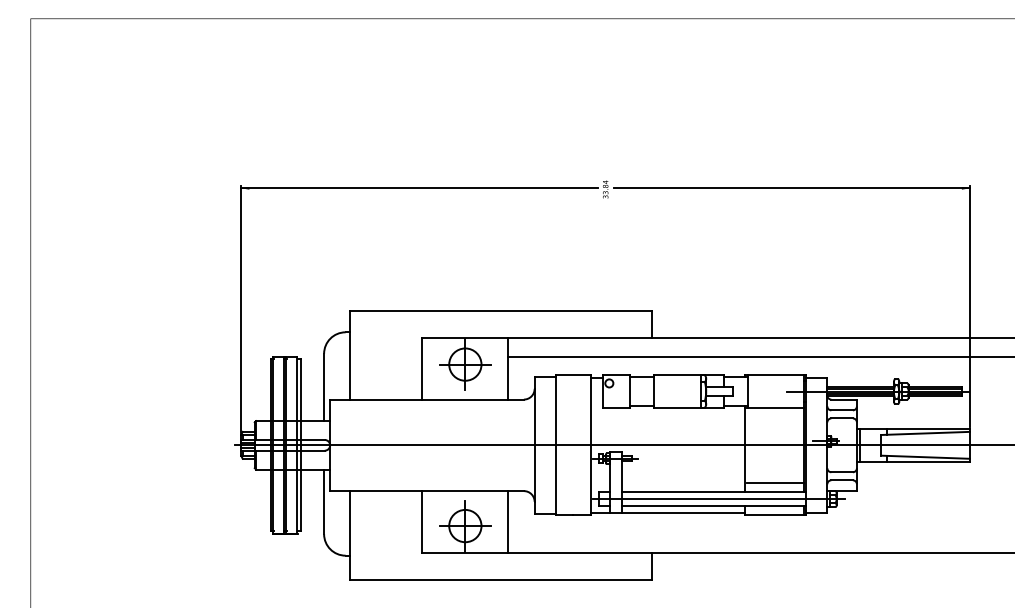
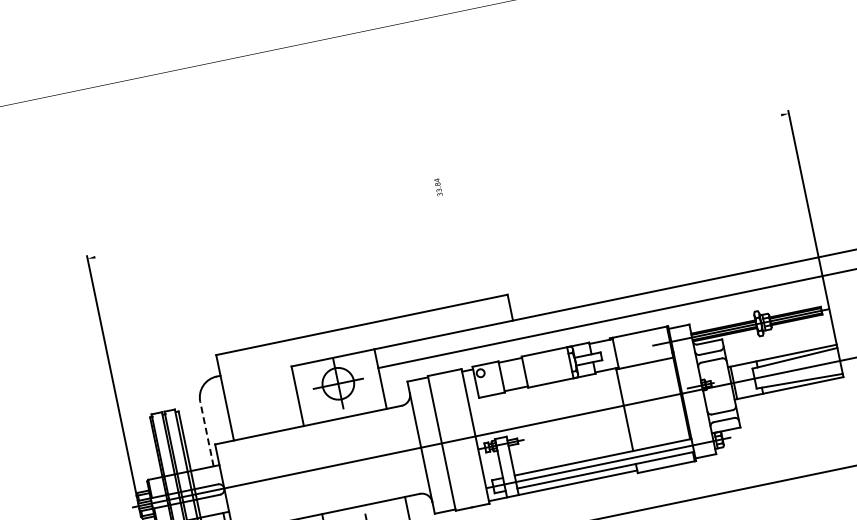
line: (419, 188) -> (259, 223), removed
line: (791, 188) -> (617, 149), removed
line: (324, 387) -> (207, 433), solid -> dashed
line: (775, 483) -> (660, 436), removed

